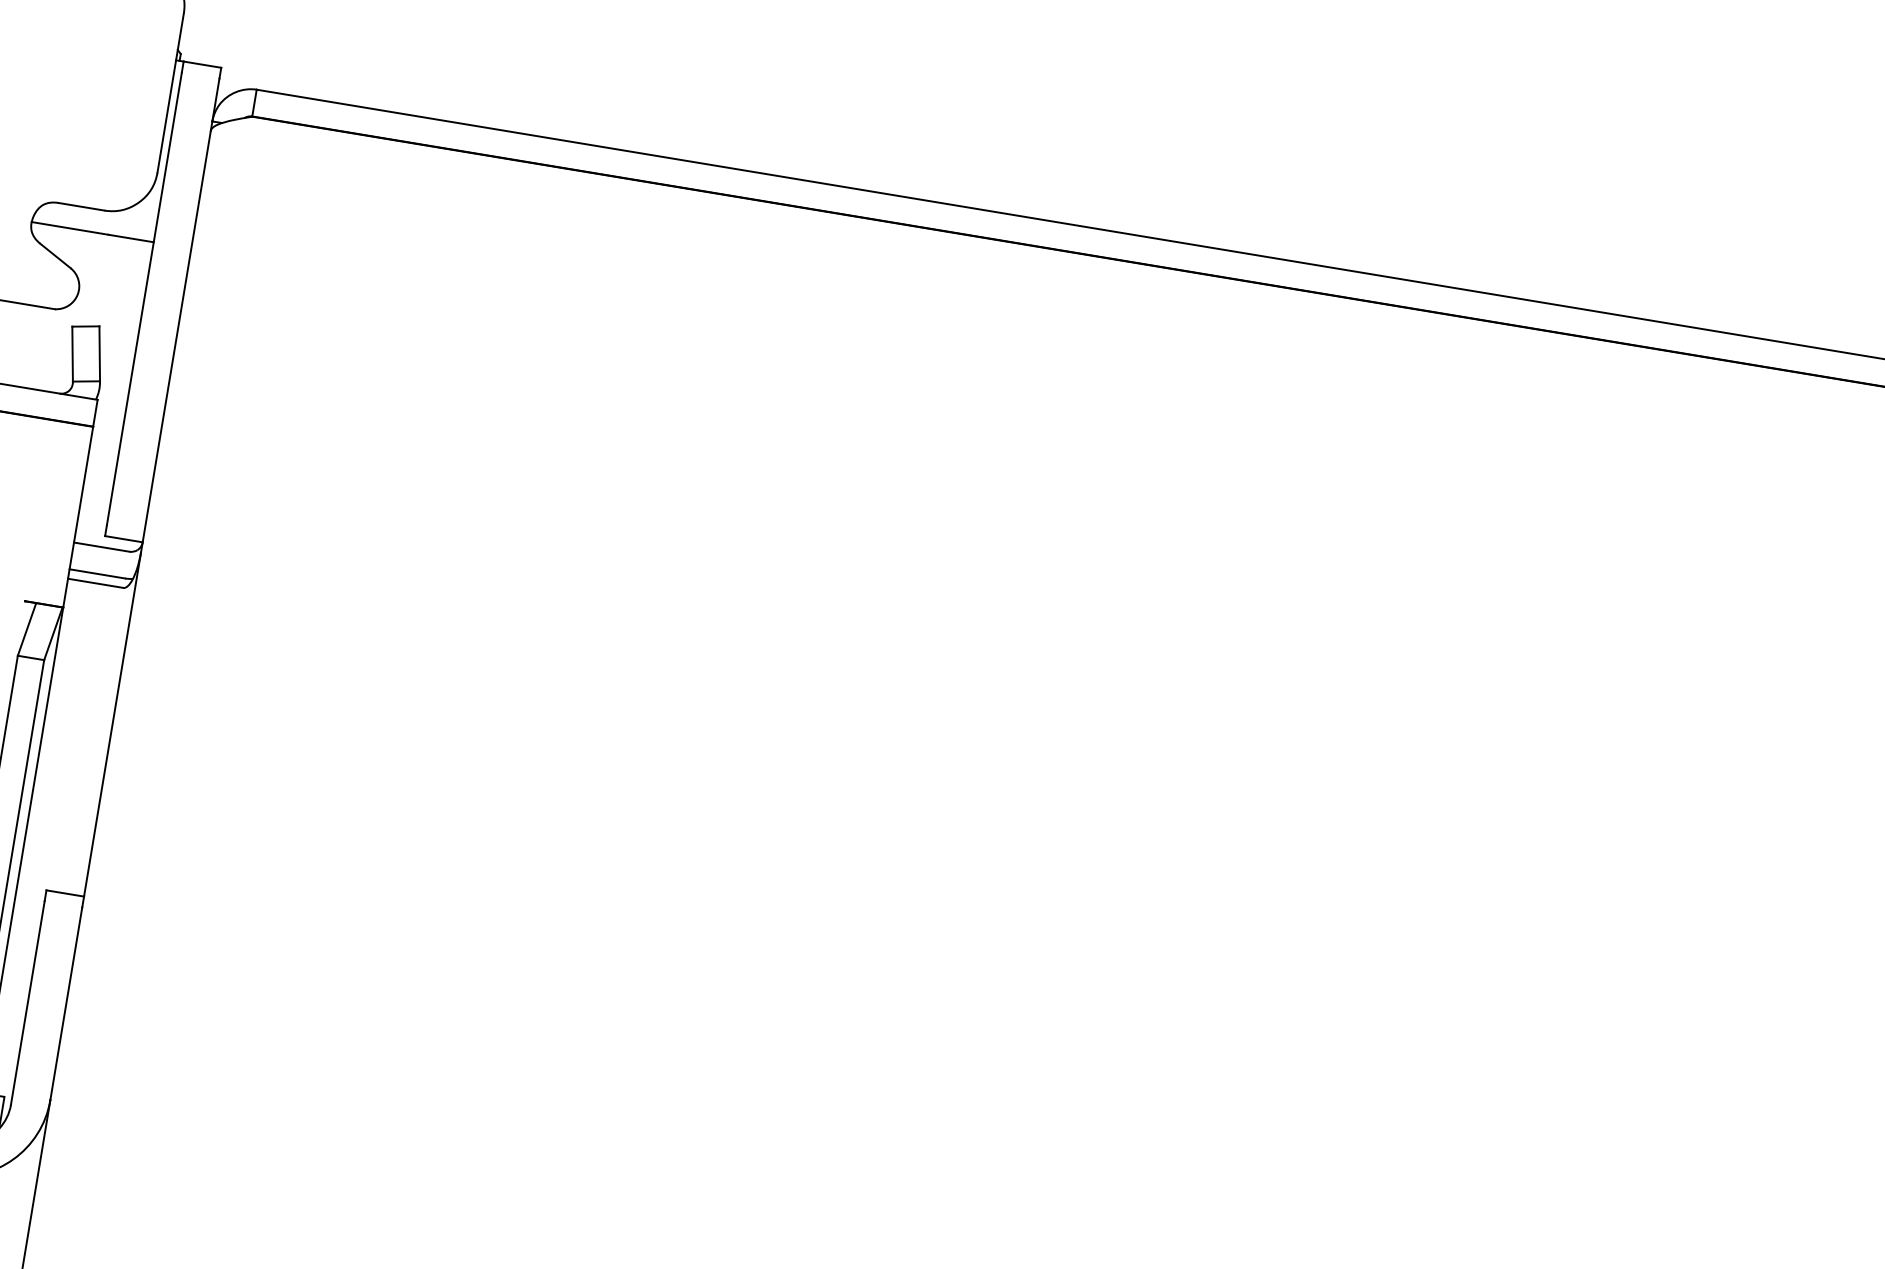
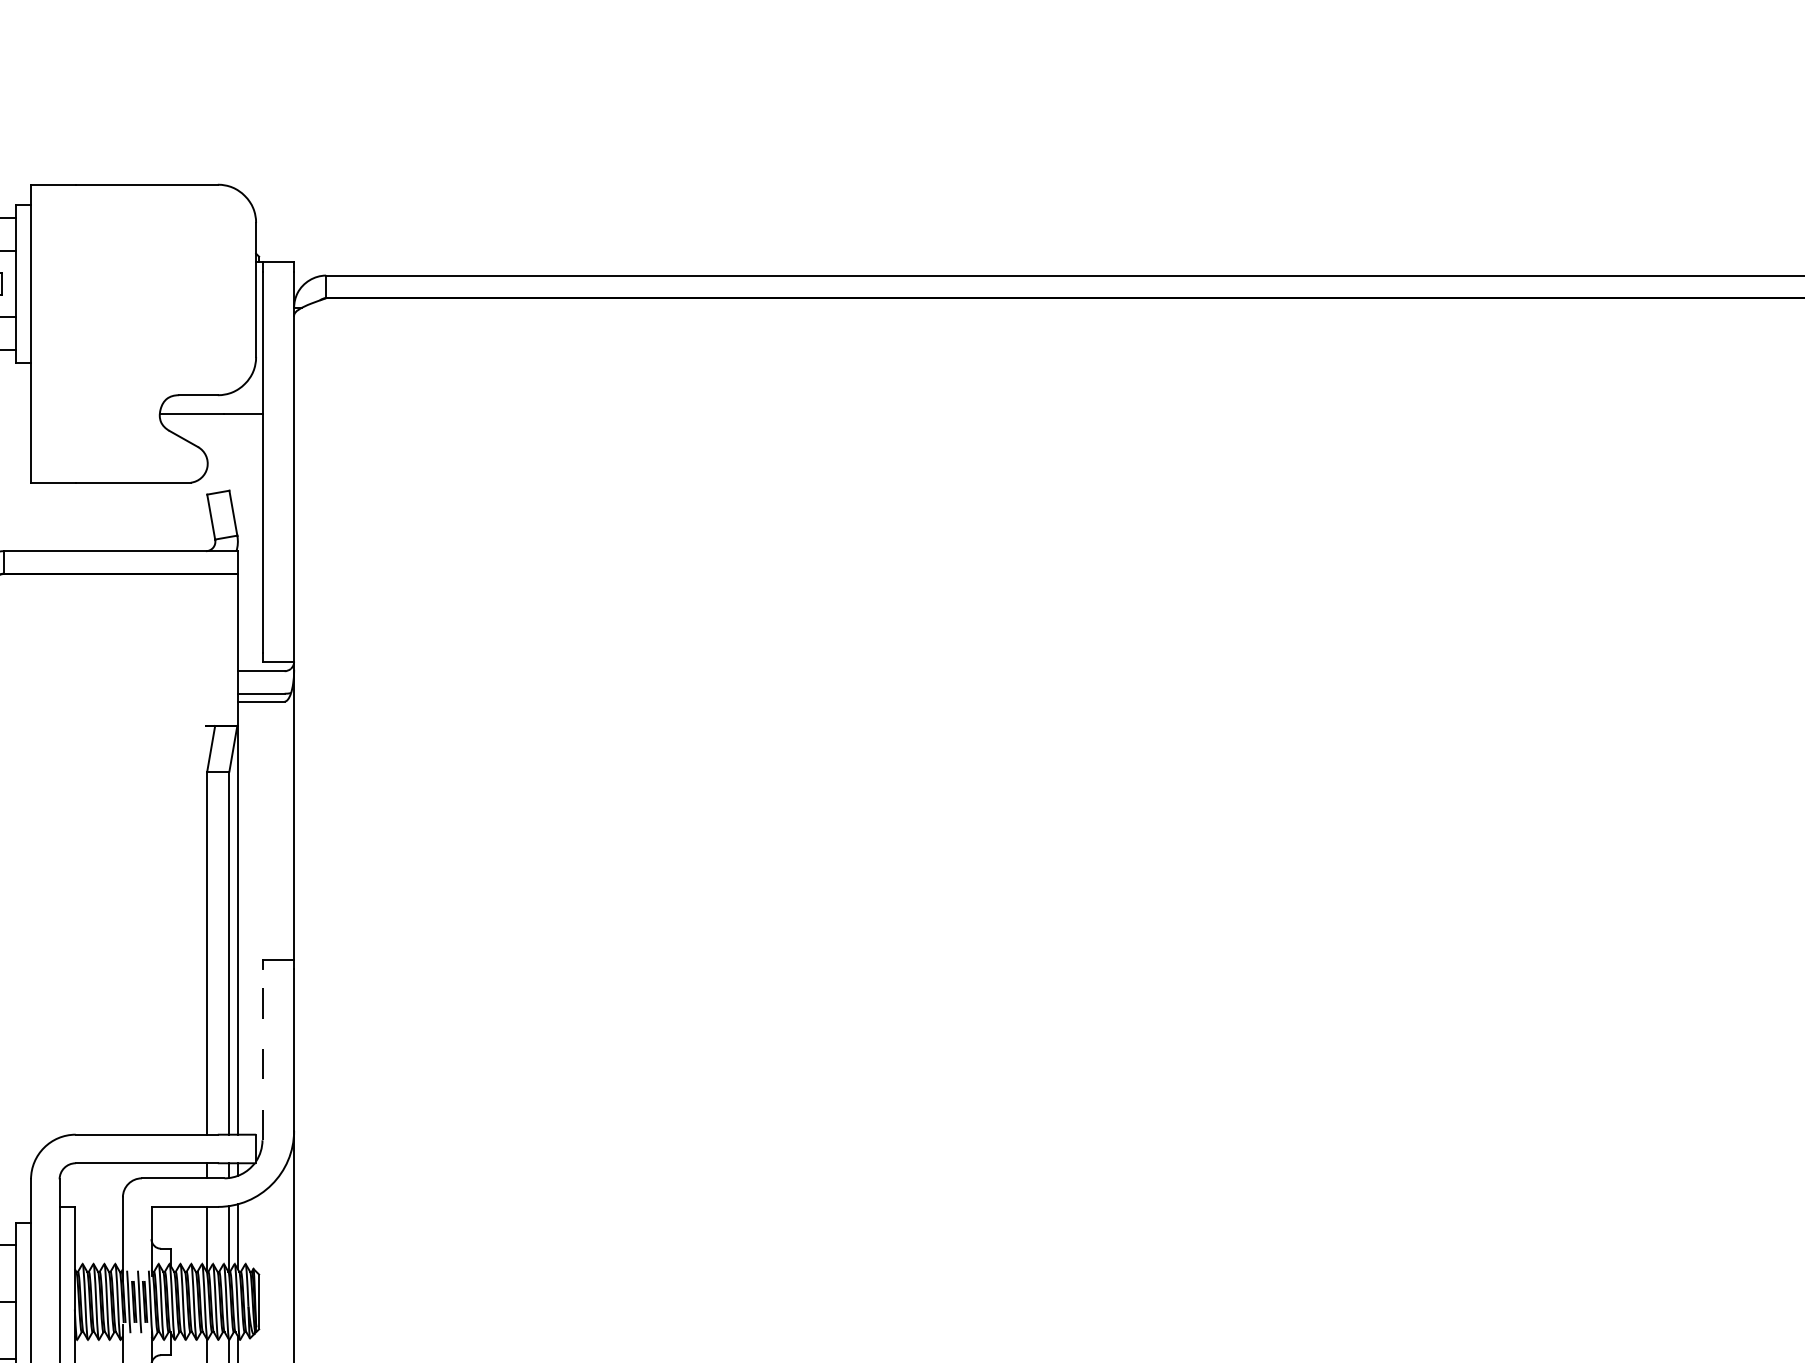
line: (27, 1002) -> (262, 1054), solid -> dashed

